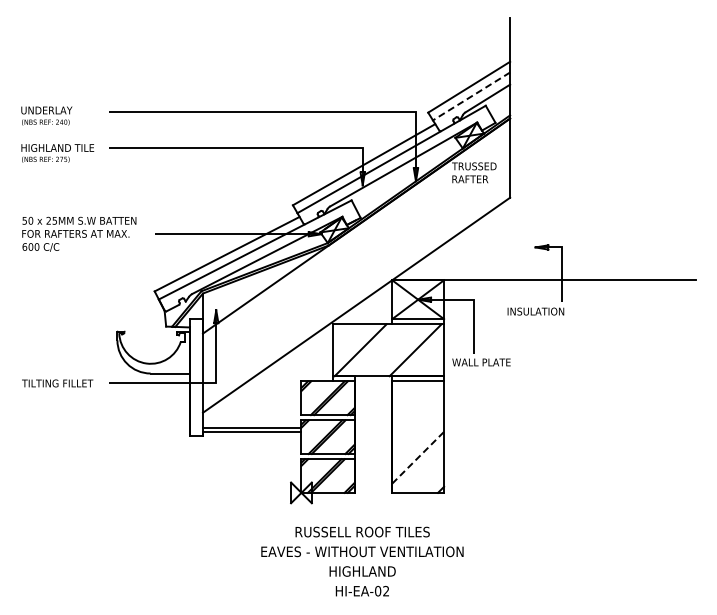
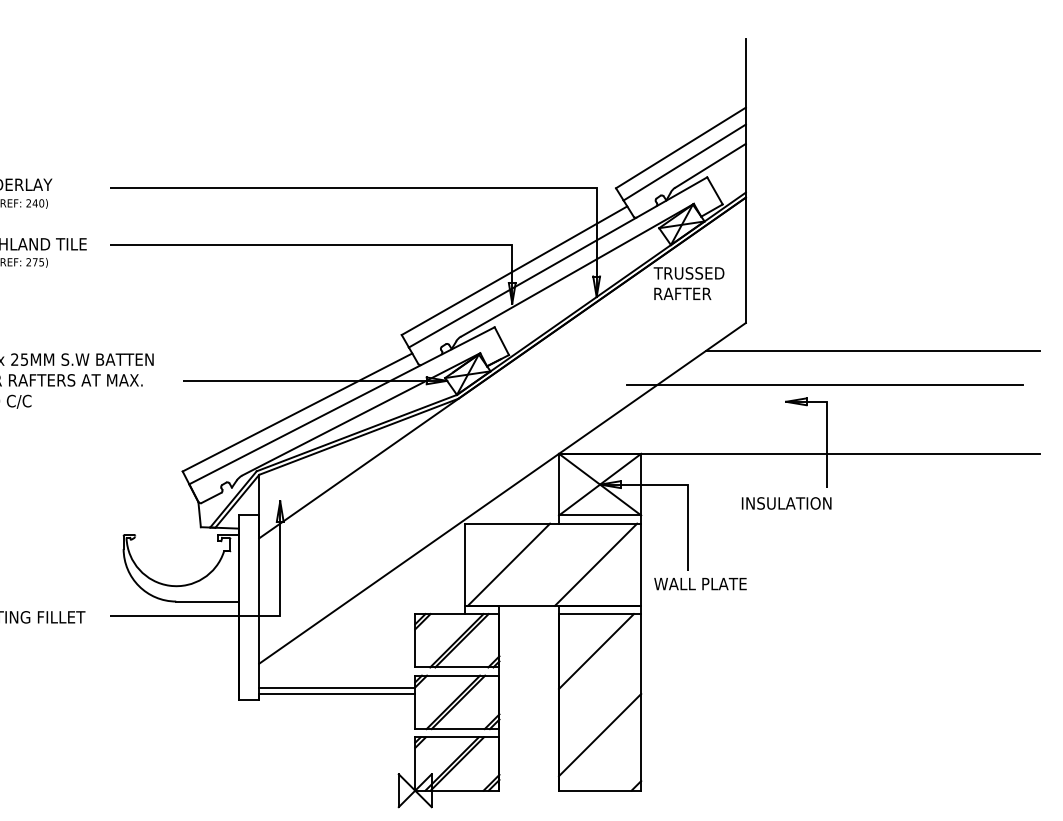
line: (471, 96) -> (684, 162), dashed -> solid
line: (589, 215) -> (871, 351), added
line: (559, 236) -> (824, 384), added
line: (415, 404) -> (595, 650), added
line: (418, 457) -> (600, 734), dashed -> solid

